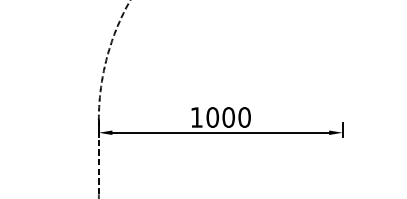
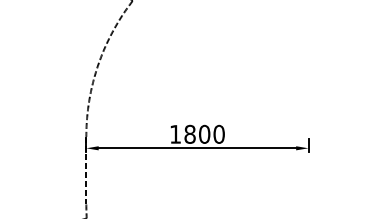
text: (212, 117) -> (189, 134), 1000 -> 1800

